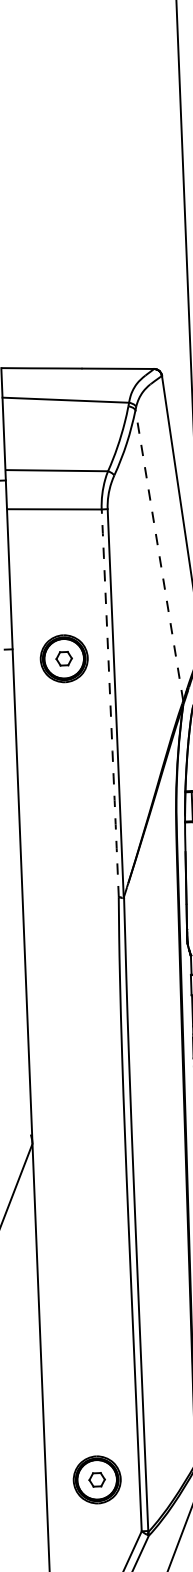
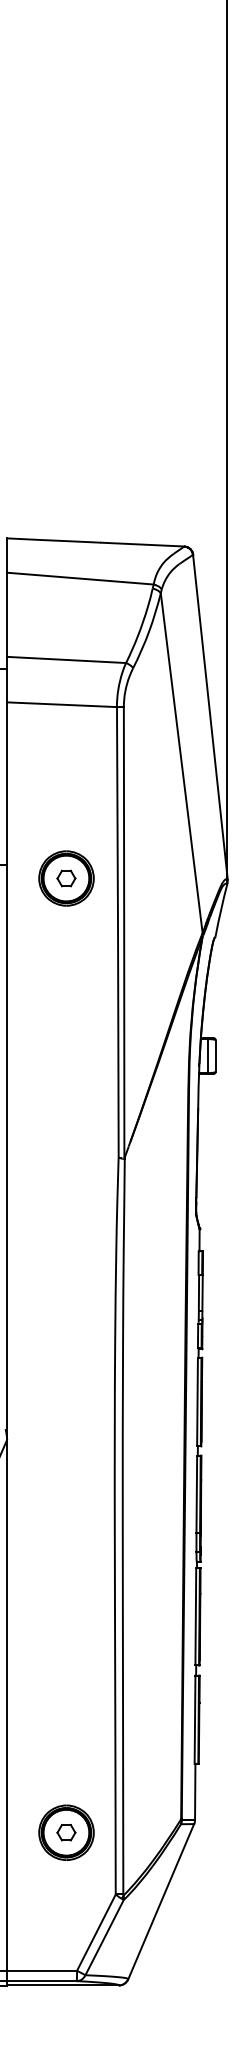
line: (159, 554) -> (181, 762), dashed -> solid
arc: (109, 703) -> (117, 932), dashed -> solid

